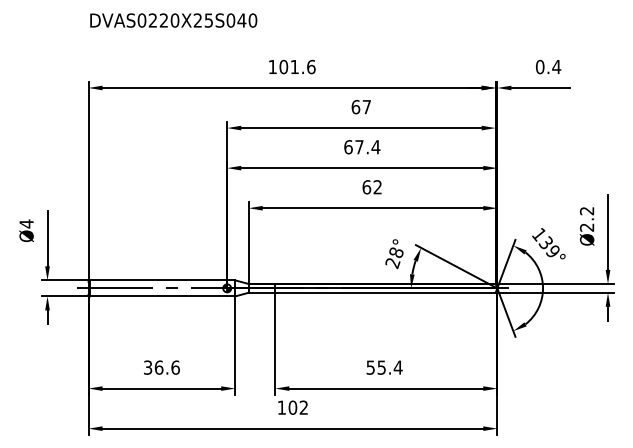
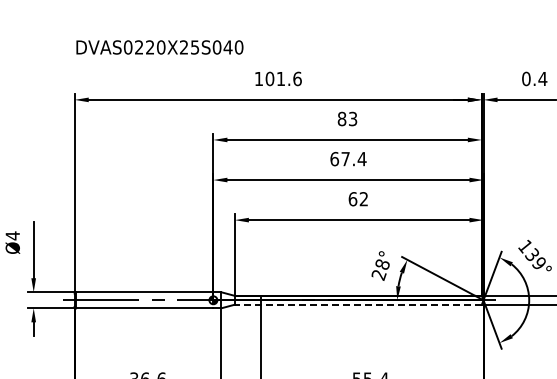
text: (173, 20) -> (159, 47), moved
text: (360, 106) -> (346, 118), 67 -> 83
line: (372, 292) -> (358, 304), solid -> dashed

